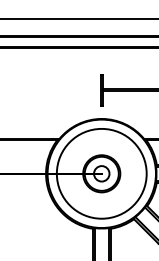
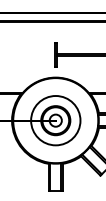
circle: (101, 173) -> (55, 120), size x0.7

